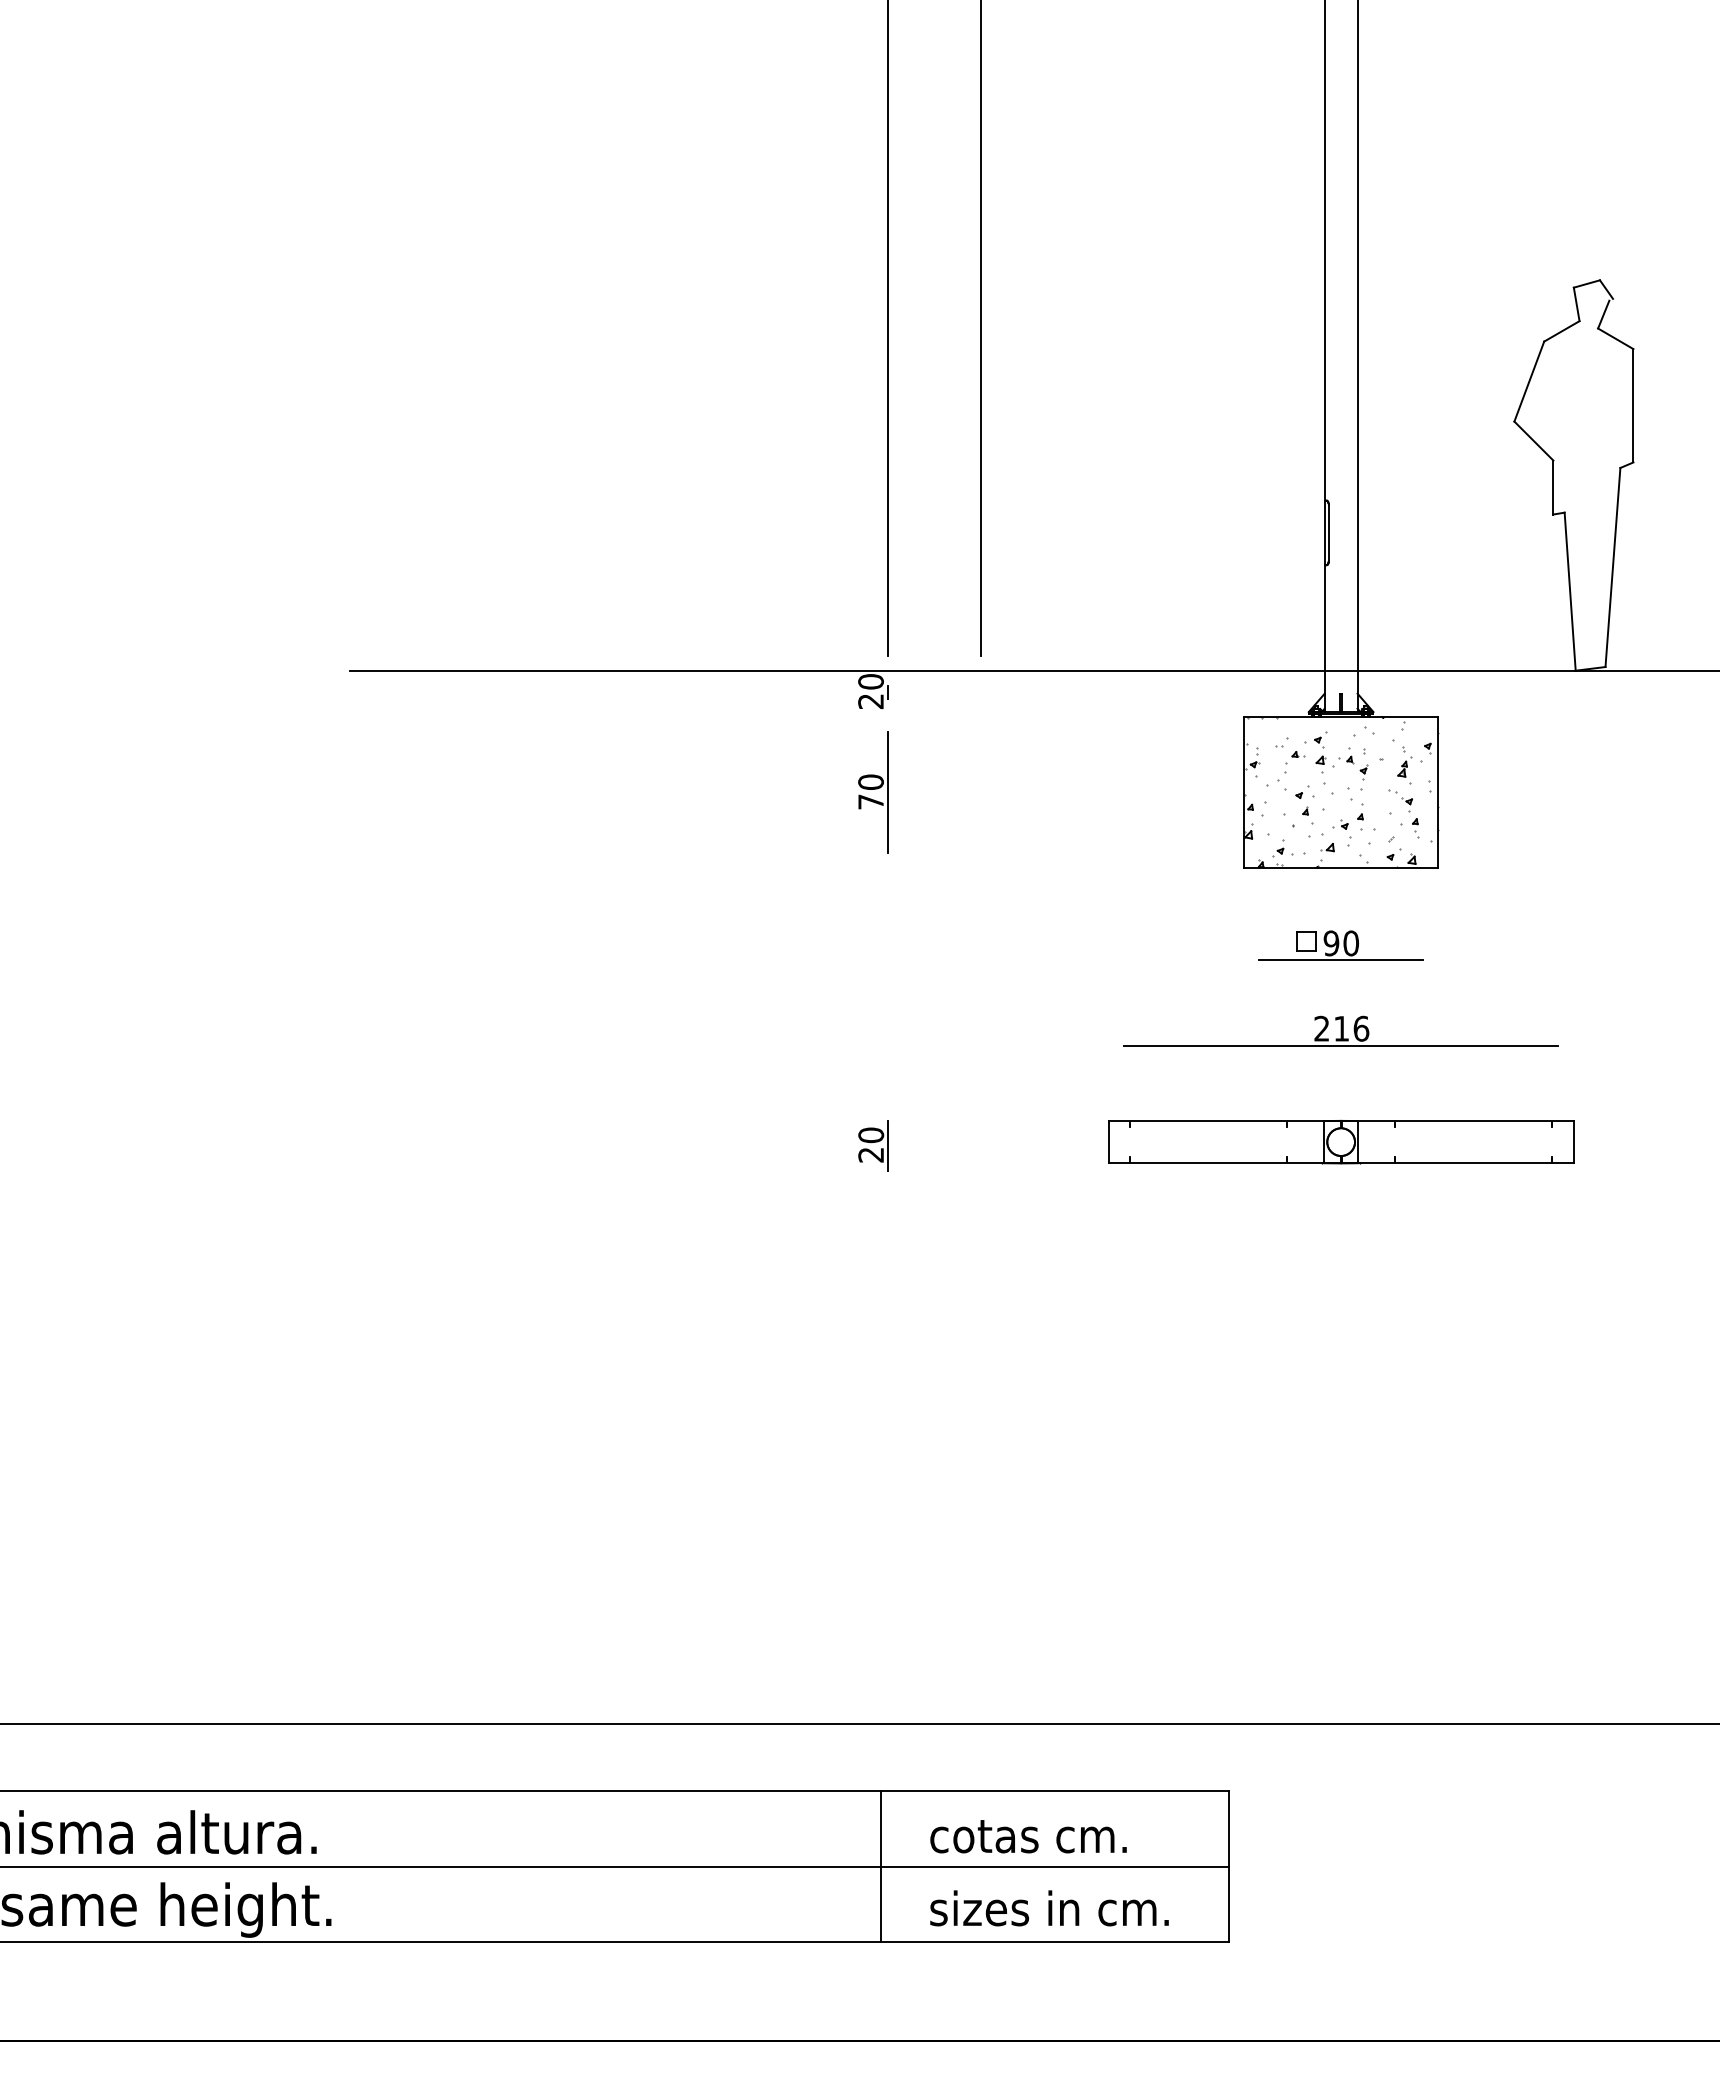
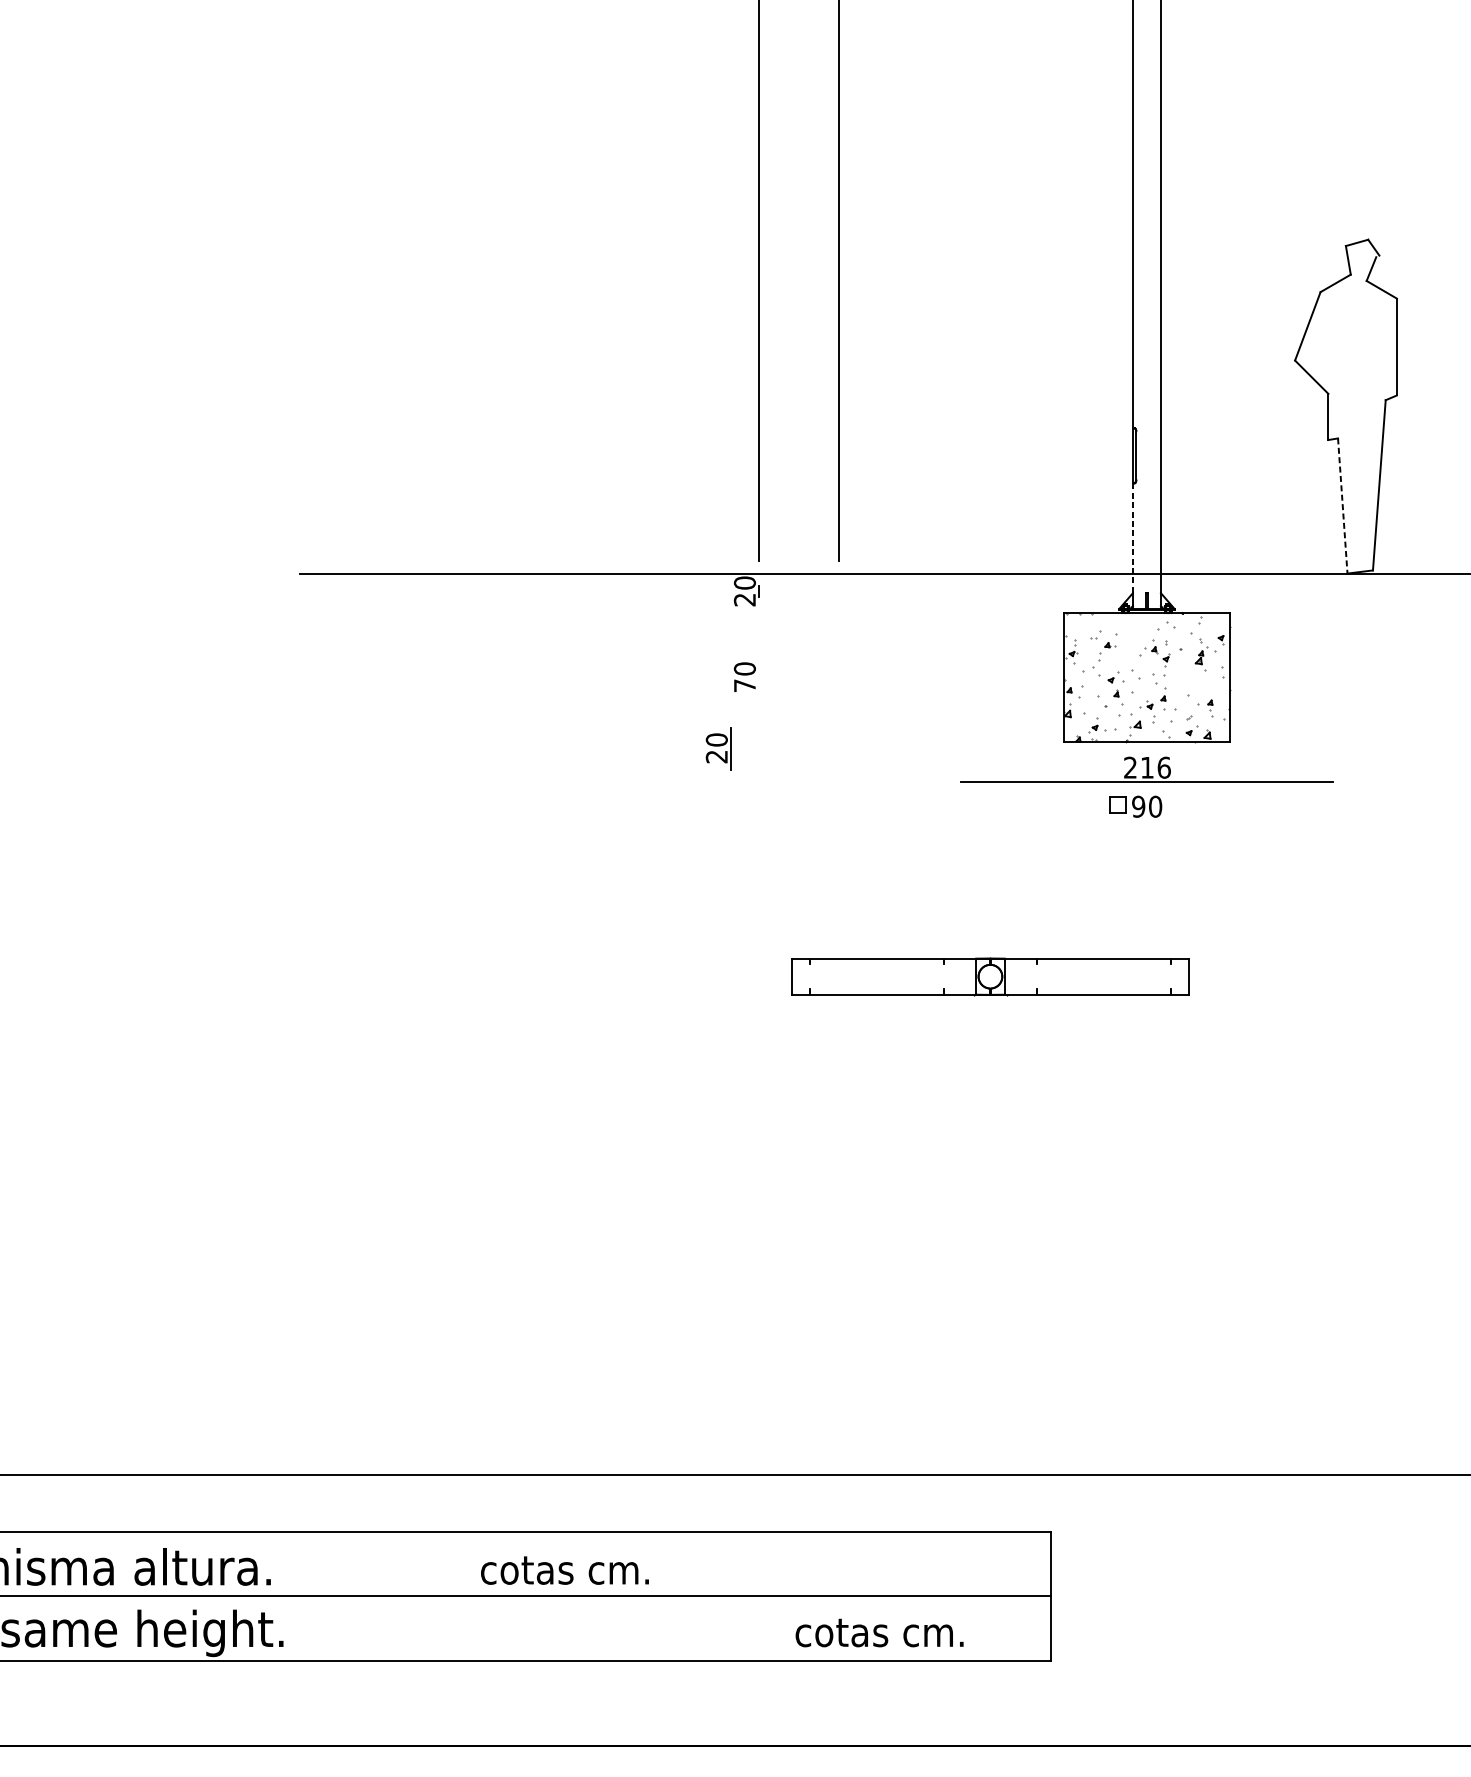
line: (1570, 592) -> (1343, 506), solid -> dashed
line: (1324, 629) -> (1132, 538), solid -> dashed
part: (1320, 752) -> (1129, 643), removed
line: (887, 792) -> (759, 677), removed
part: (1400, 800) -> (1197, 684), removed
line: (1341, 960) -> (1147, 821), removed
part: (1340, 1030) -> (1146, 769), moved
part: (1341, 1141) -> (990, 976), moved
part: (873, 1145) -> (718, 748), moved
text: (1028, 1836) -> (564, 1570), moved
line: (880, 1866) -> (753, 1596), removed
text: (1049, 1908) -> (897, 1632), sizes in cm. -> cotas cm.

